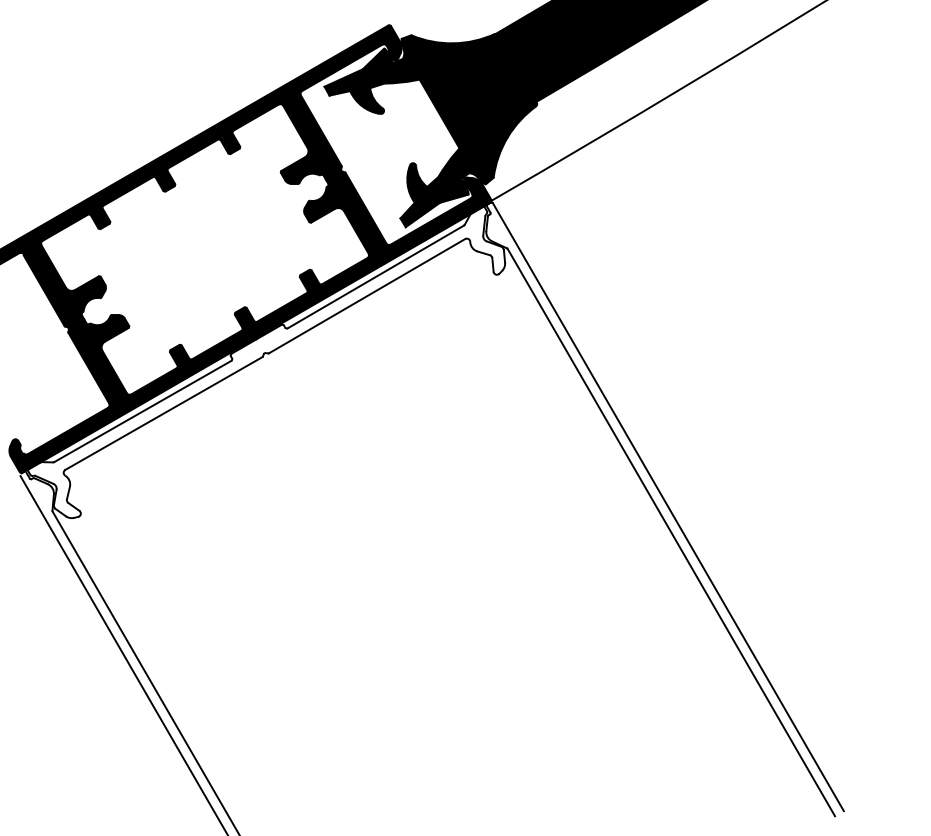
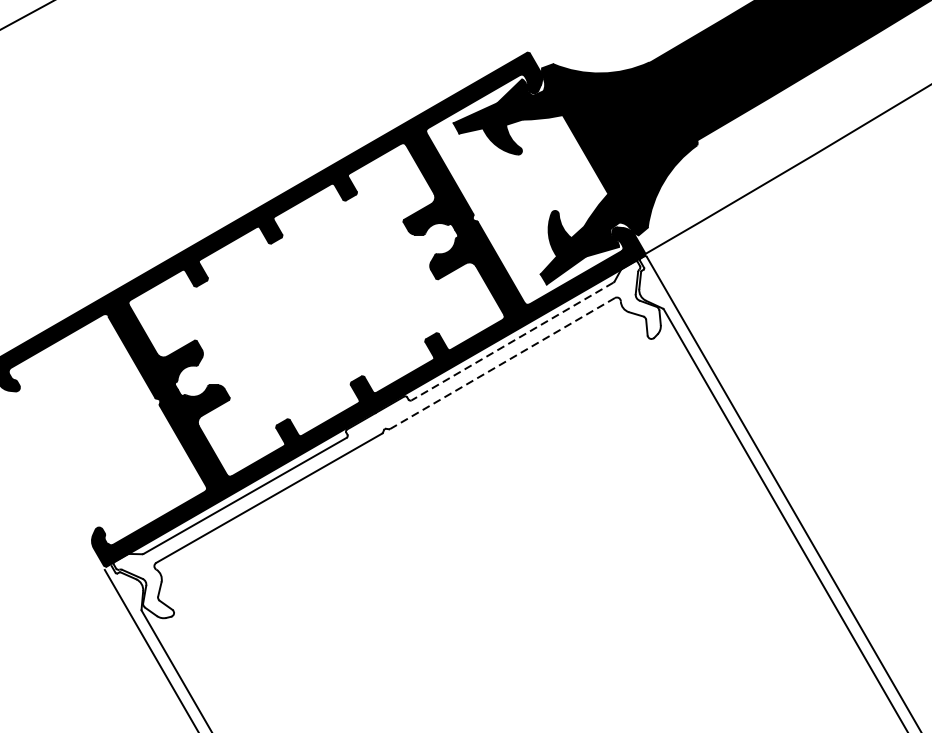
line: (375, 277) -> (512, 342), solid -> dashed
line: (366, 296) -> (501, 363), solid -> dashed

